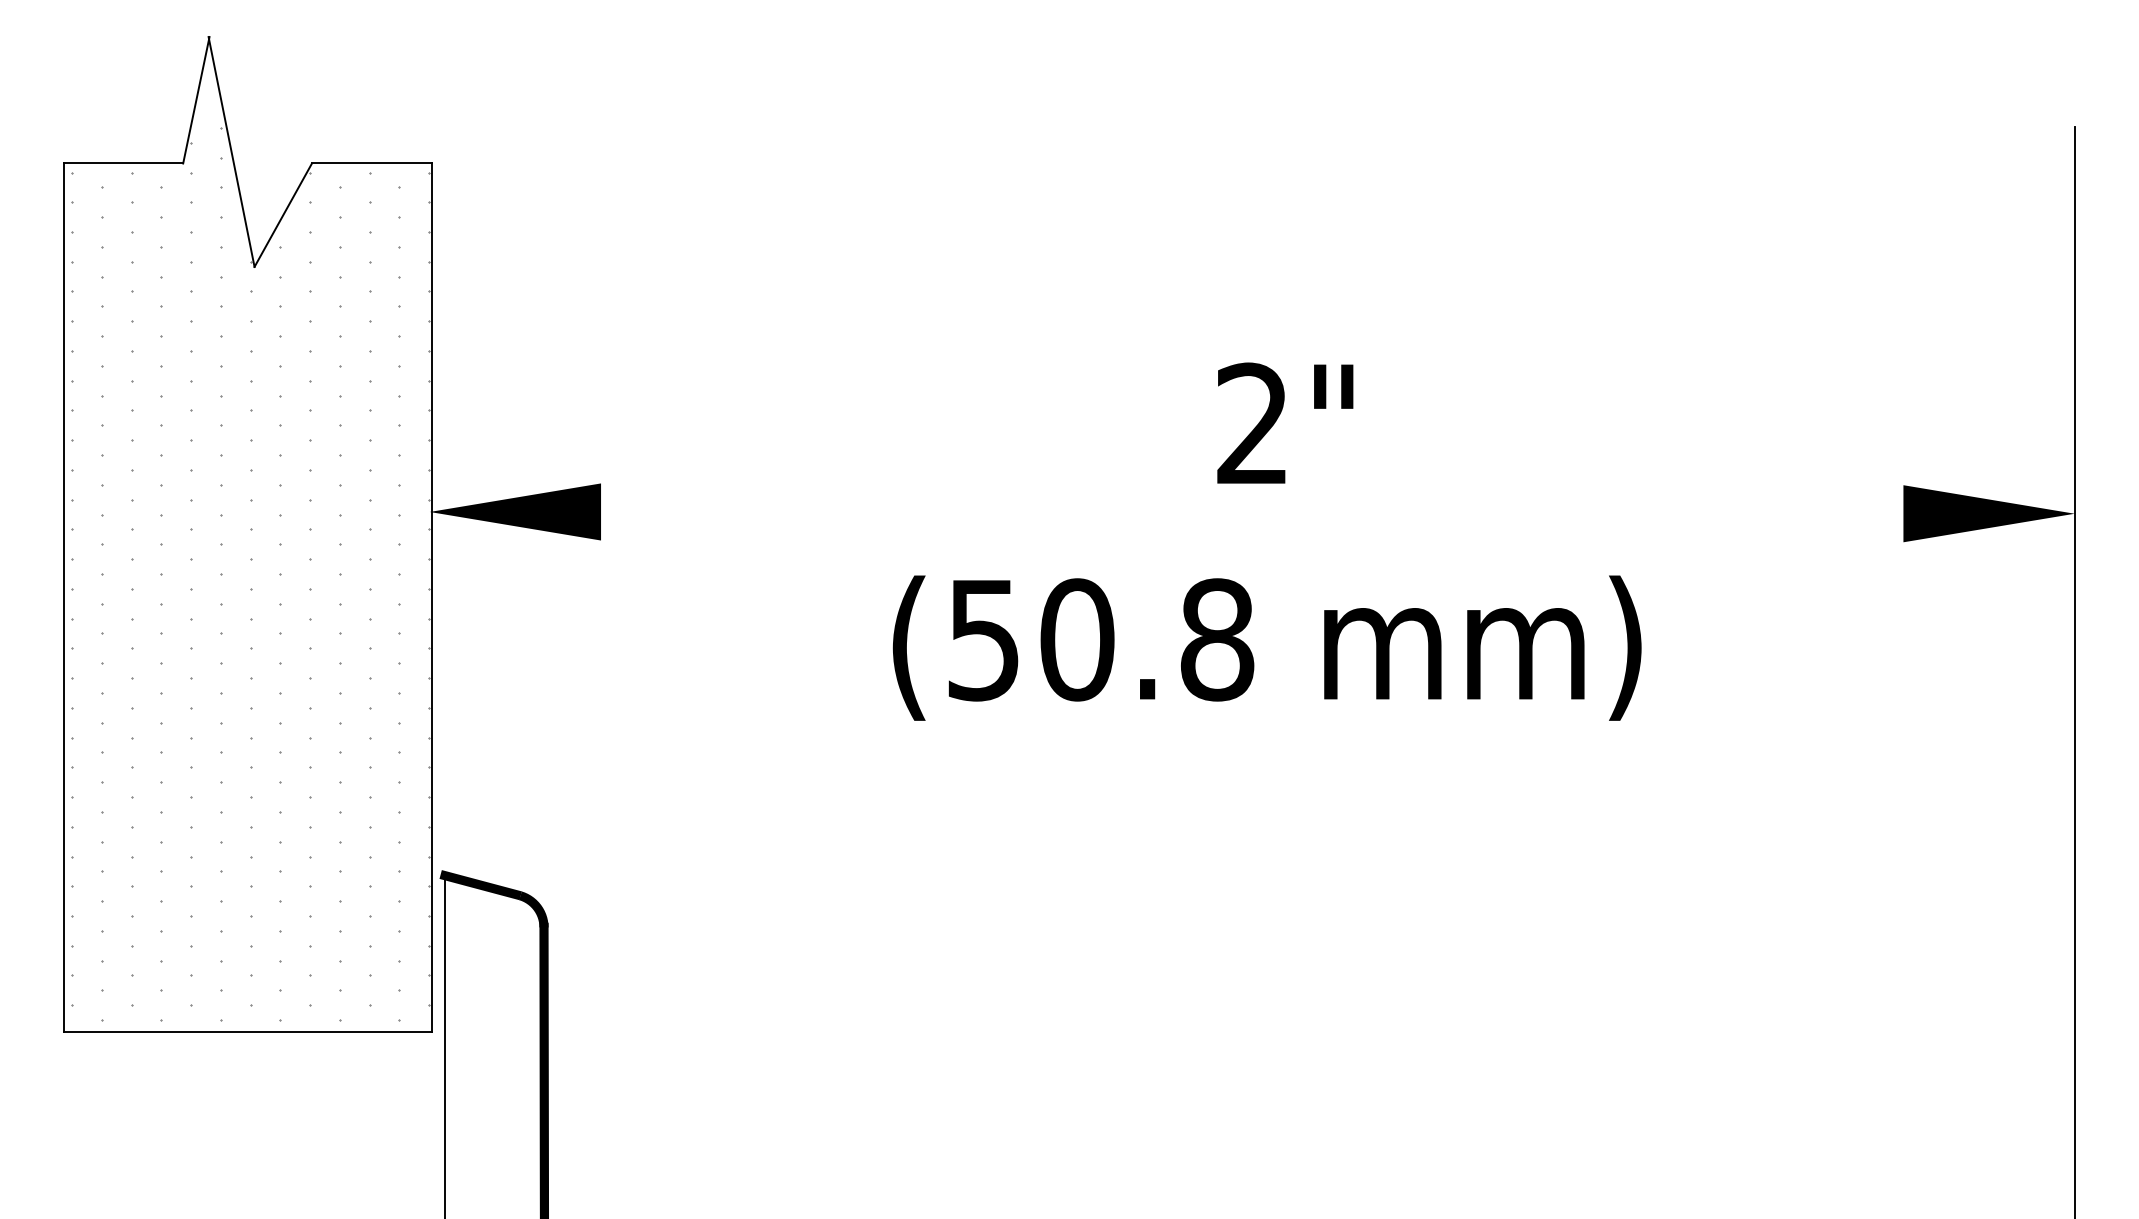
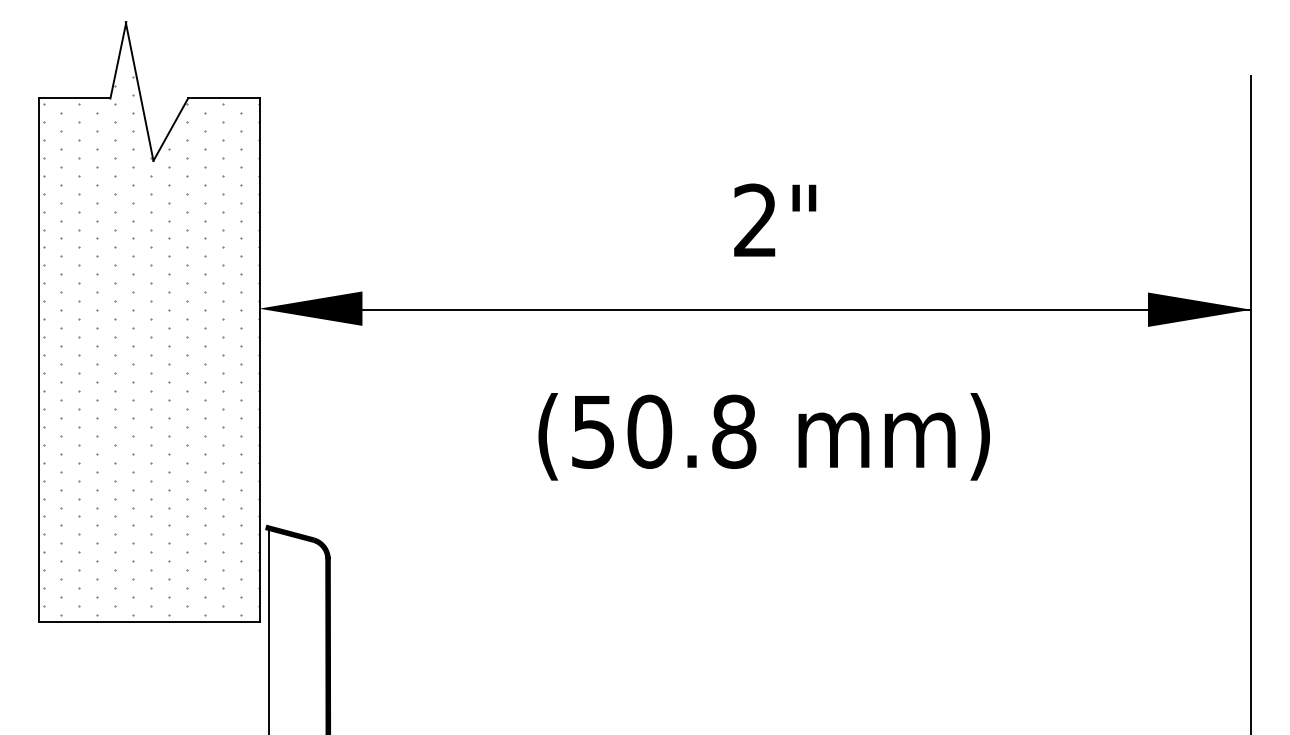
text: (1285, 422) -> (775, 219), moved
line: (1337, 513) -> (806, 309), added
text: (1265, 647) -> (763, 436), moved

